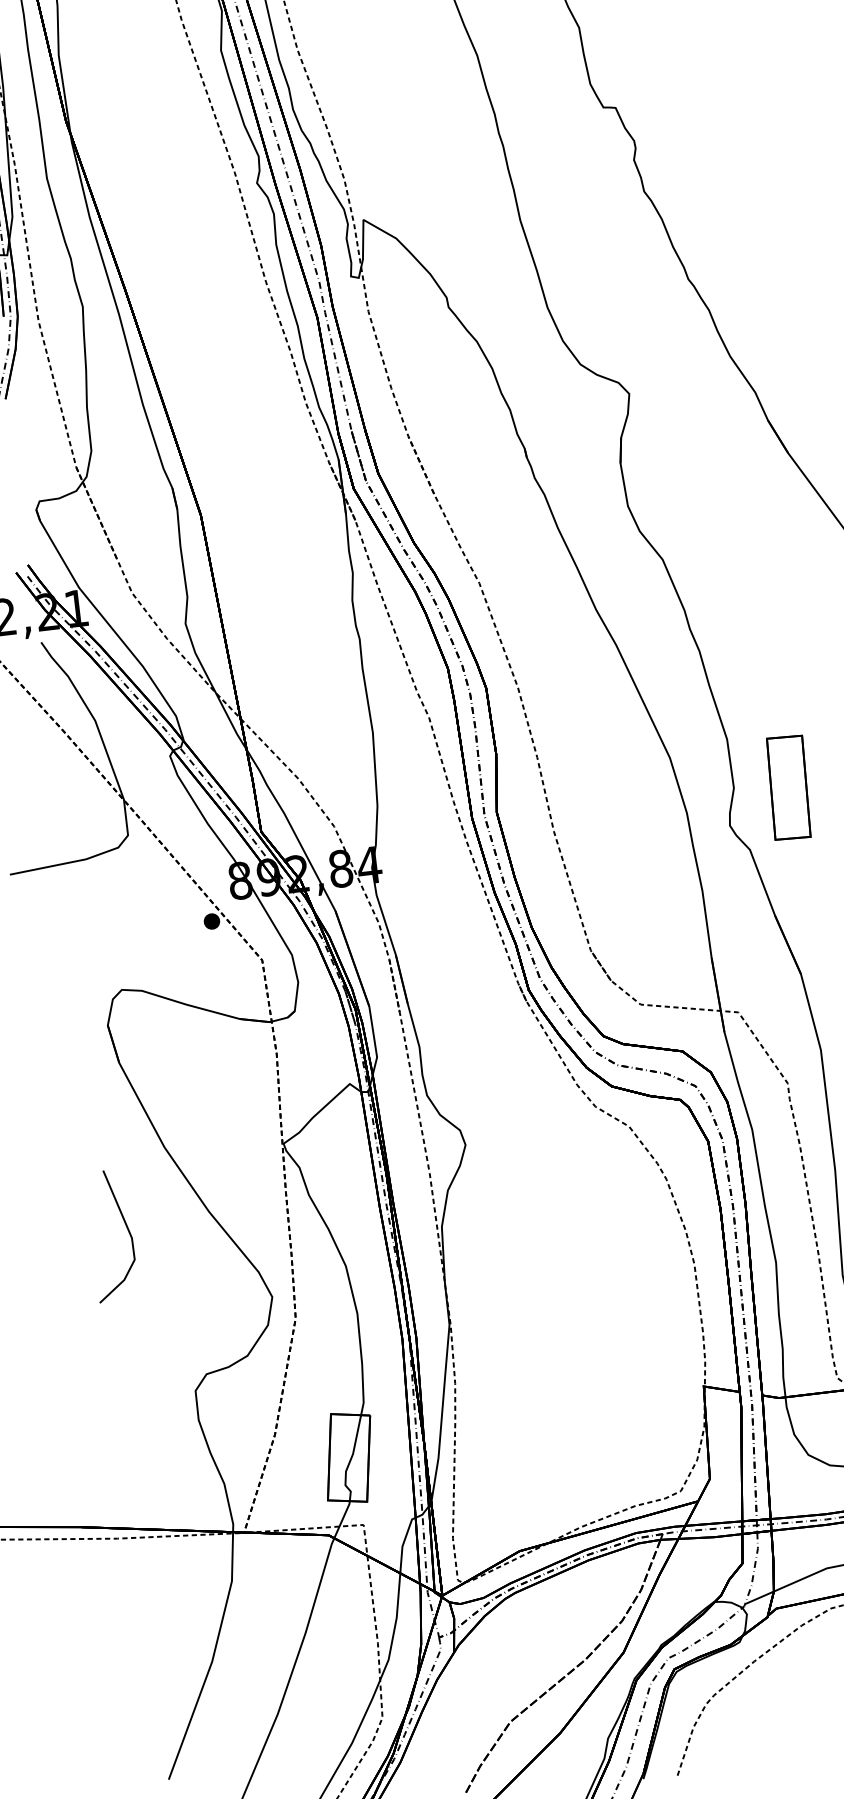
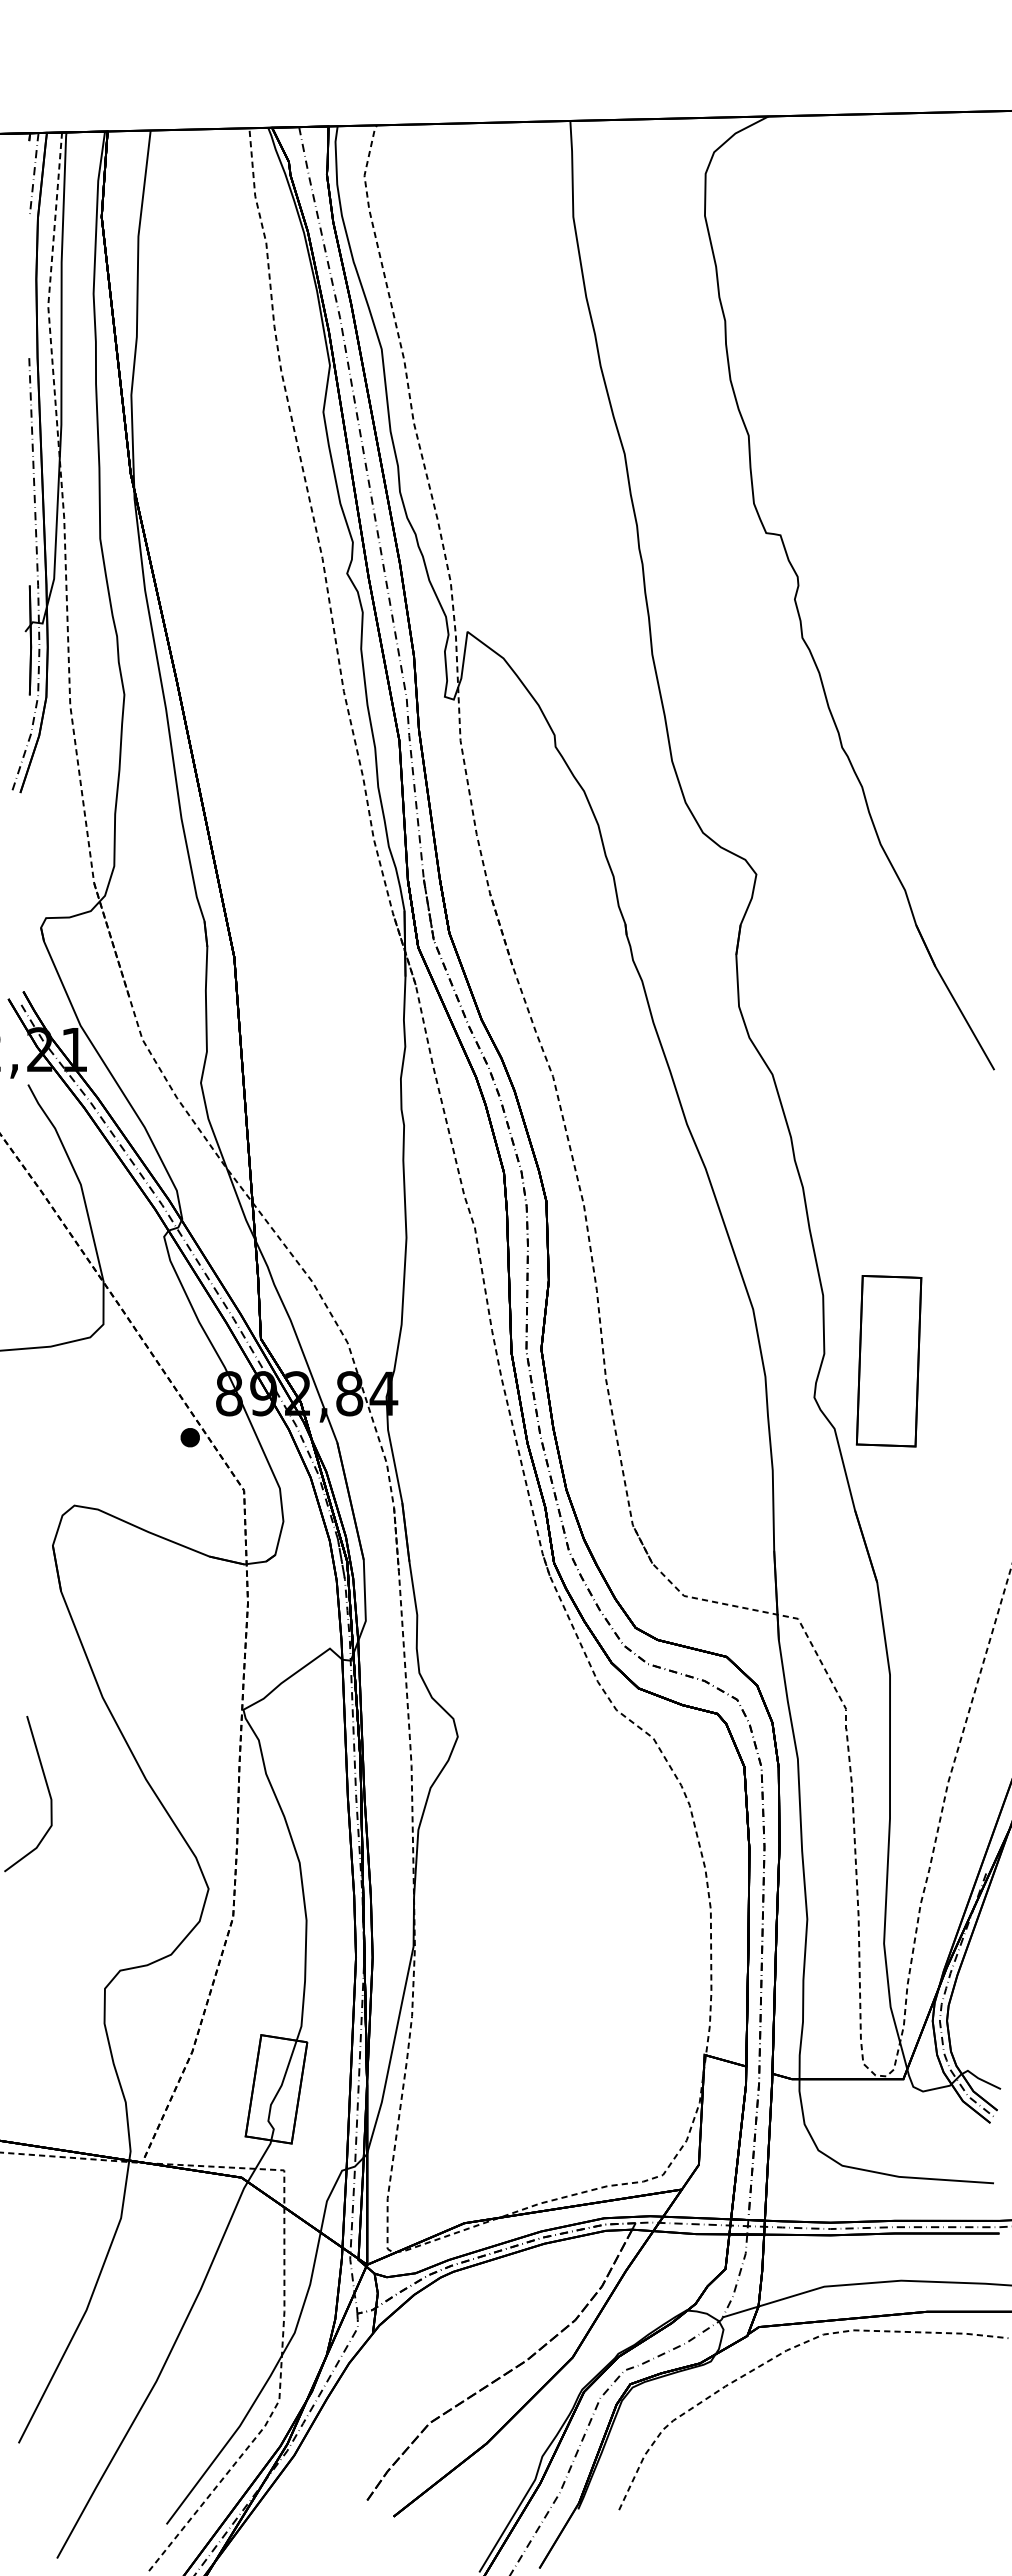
part: (788, 787) -> (888, 1360), size x1.4

